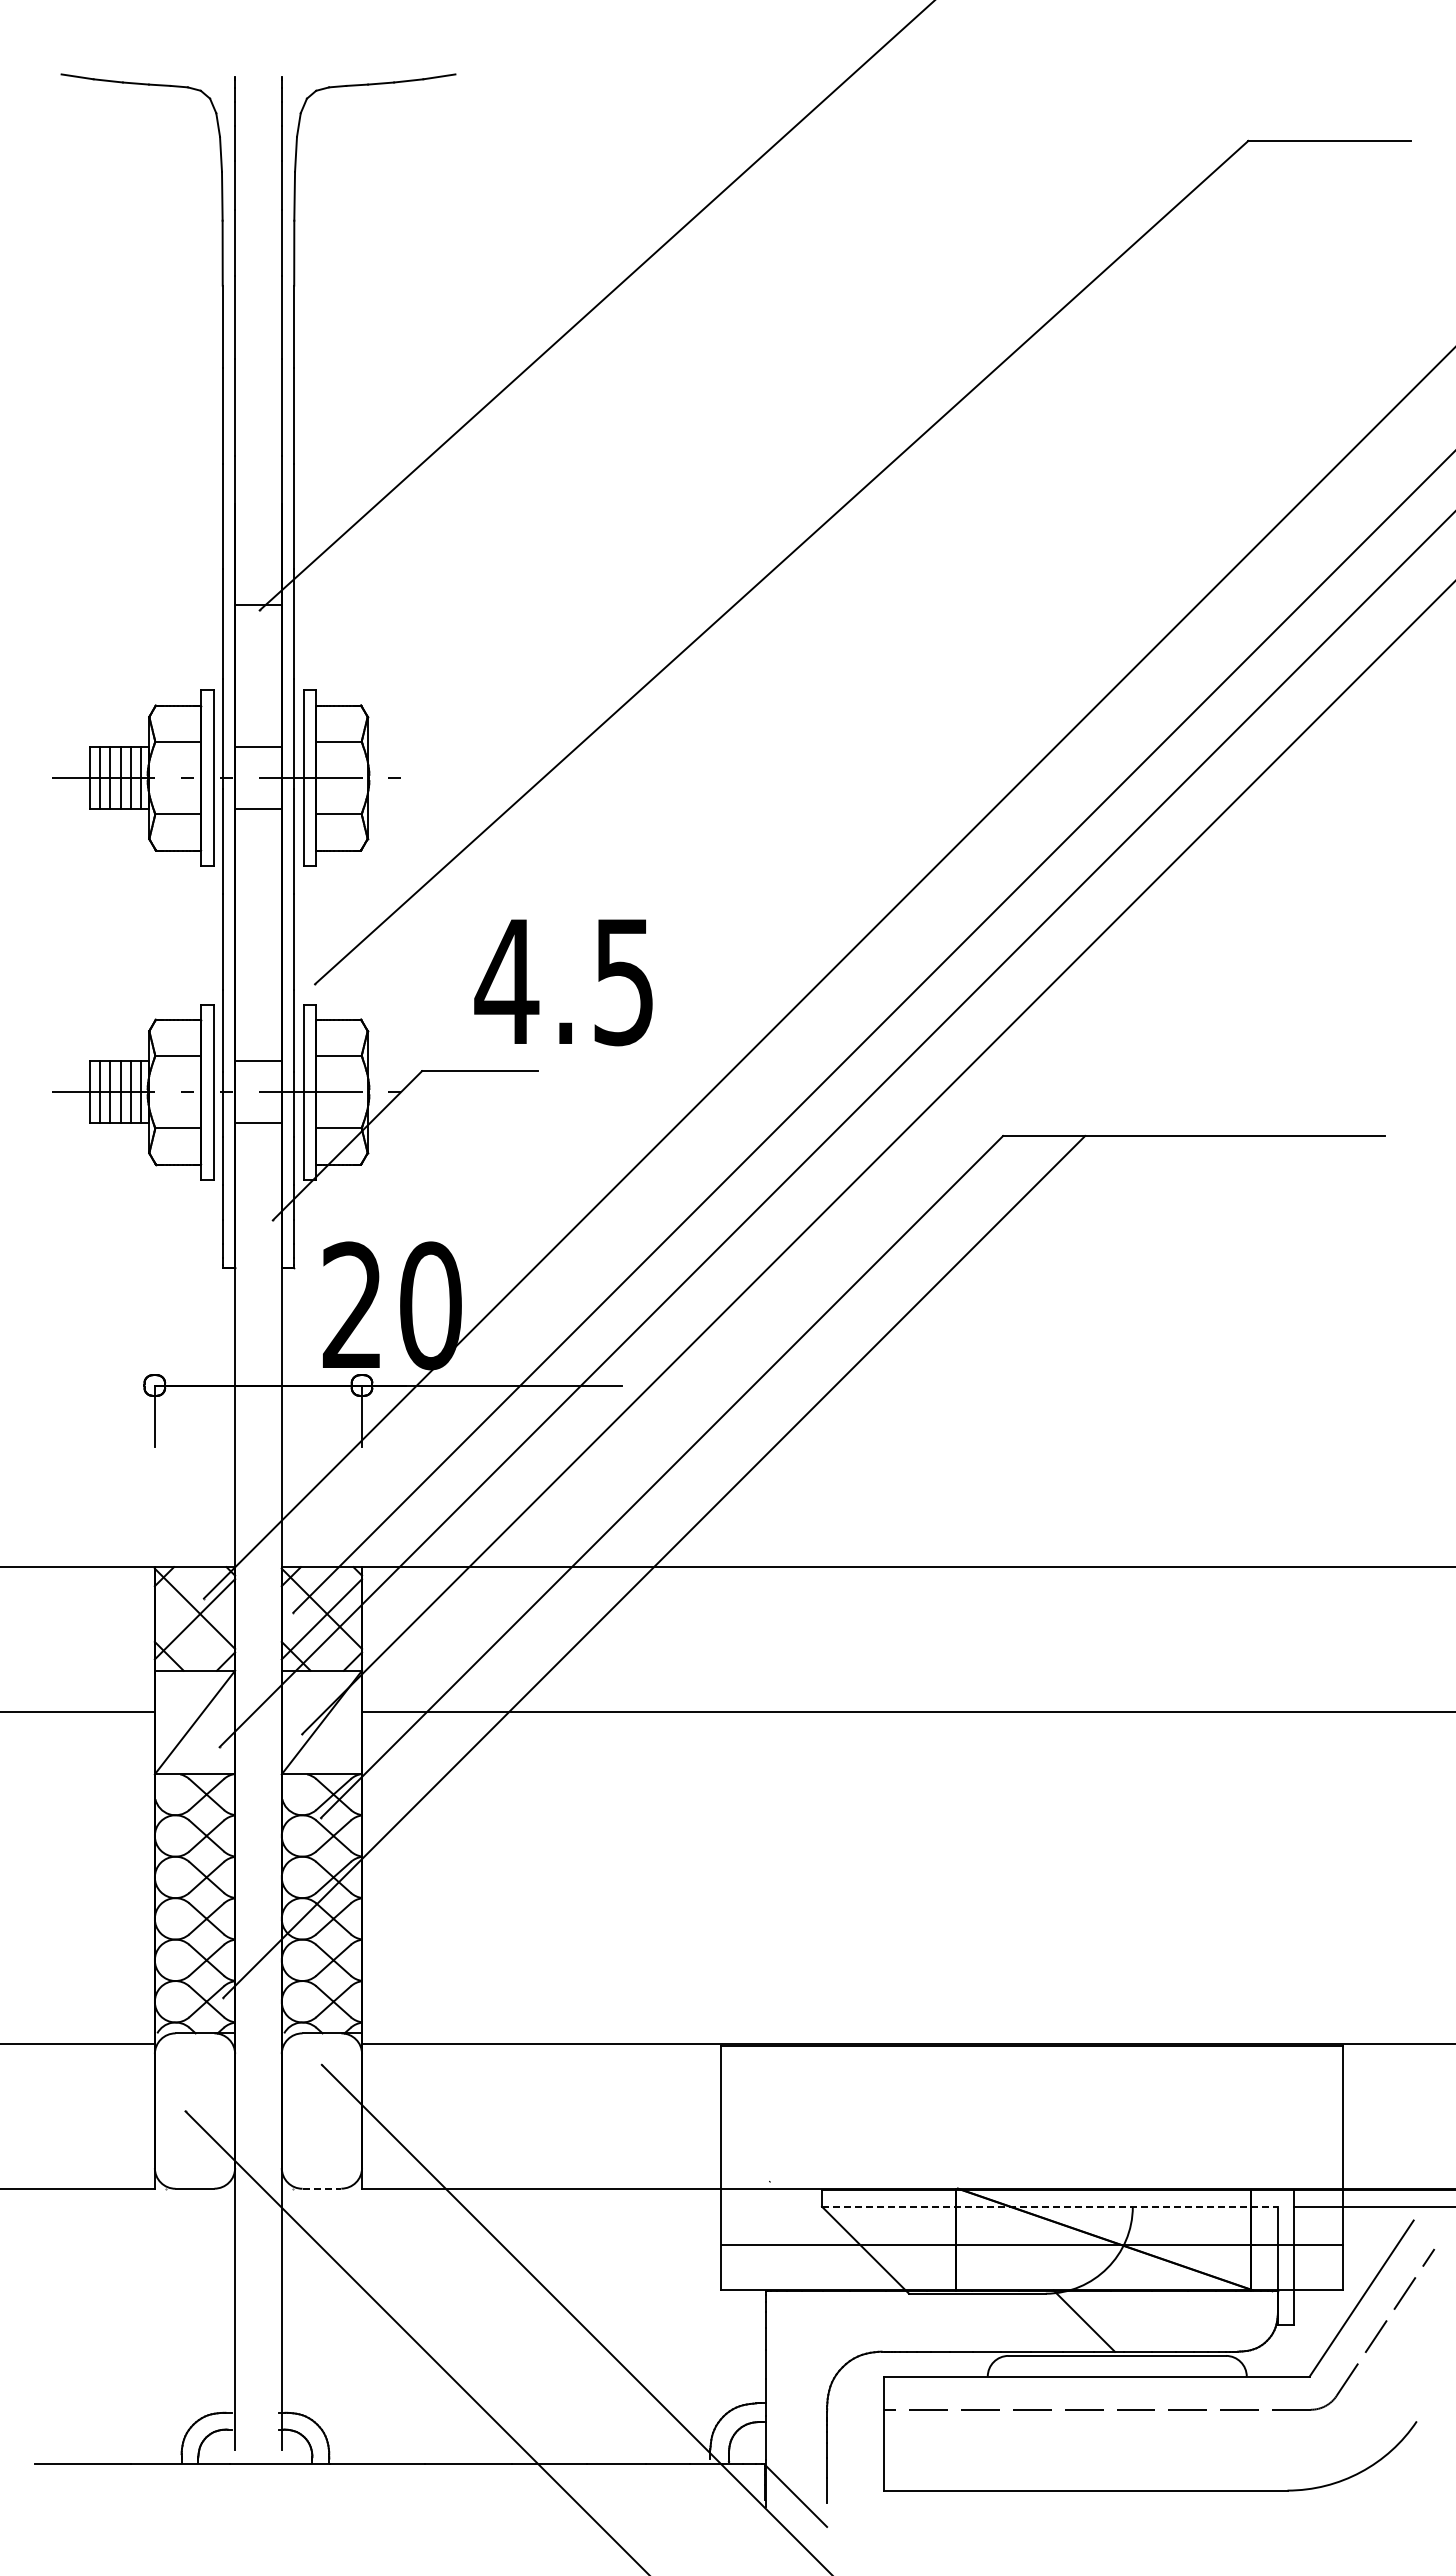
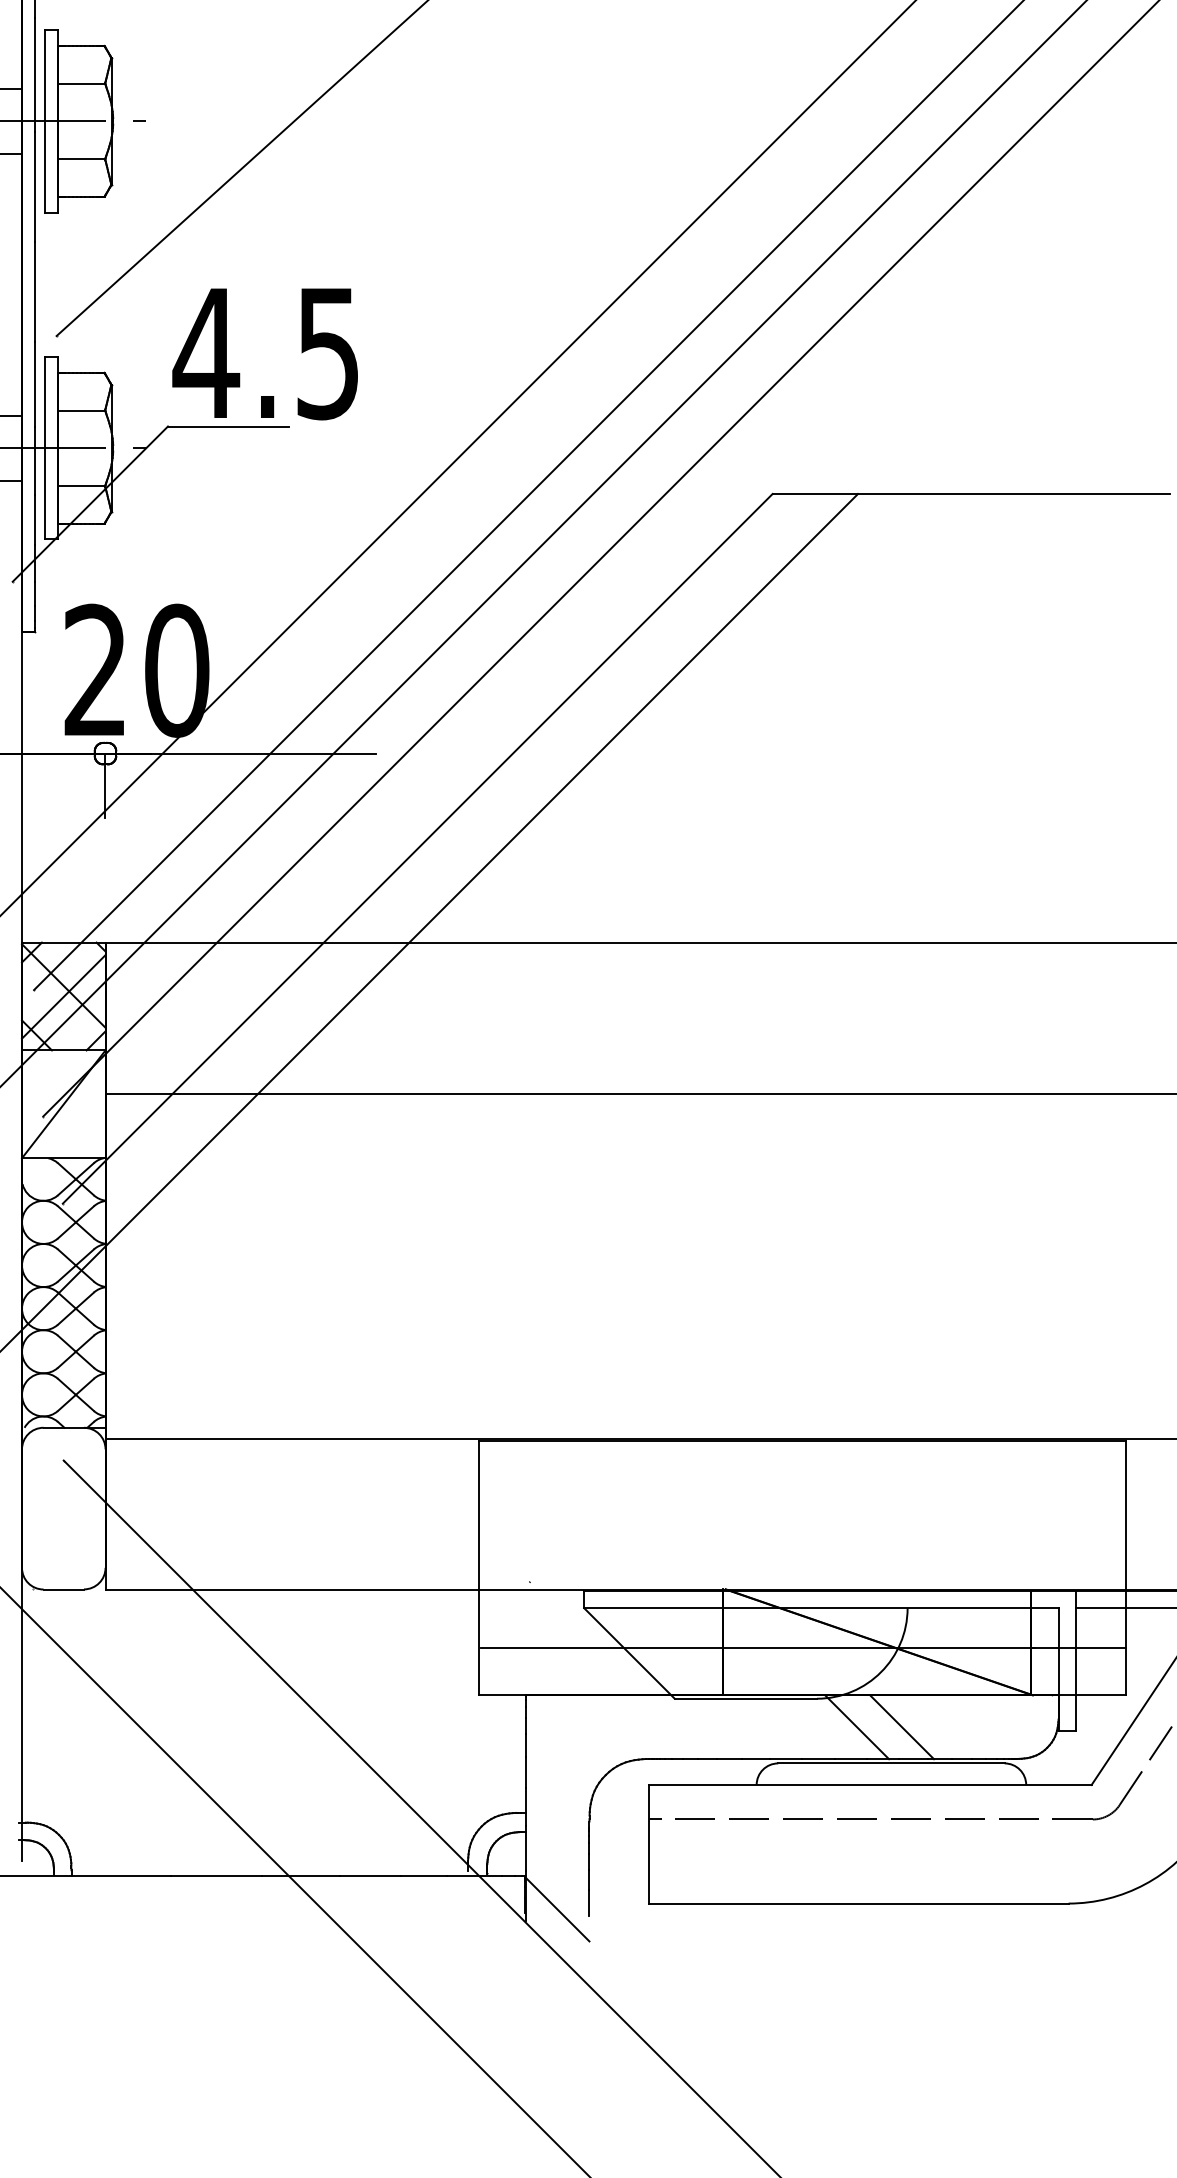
text: (563, 982) -> (265, 354), moved
line: (322, 2188) -> (64, 1589), dashed -> solid
line: (1049, 2206) -> (820, 1607), dashed -> solid
line: (1127, 2320) -> (902, 1726), added

